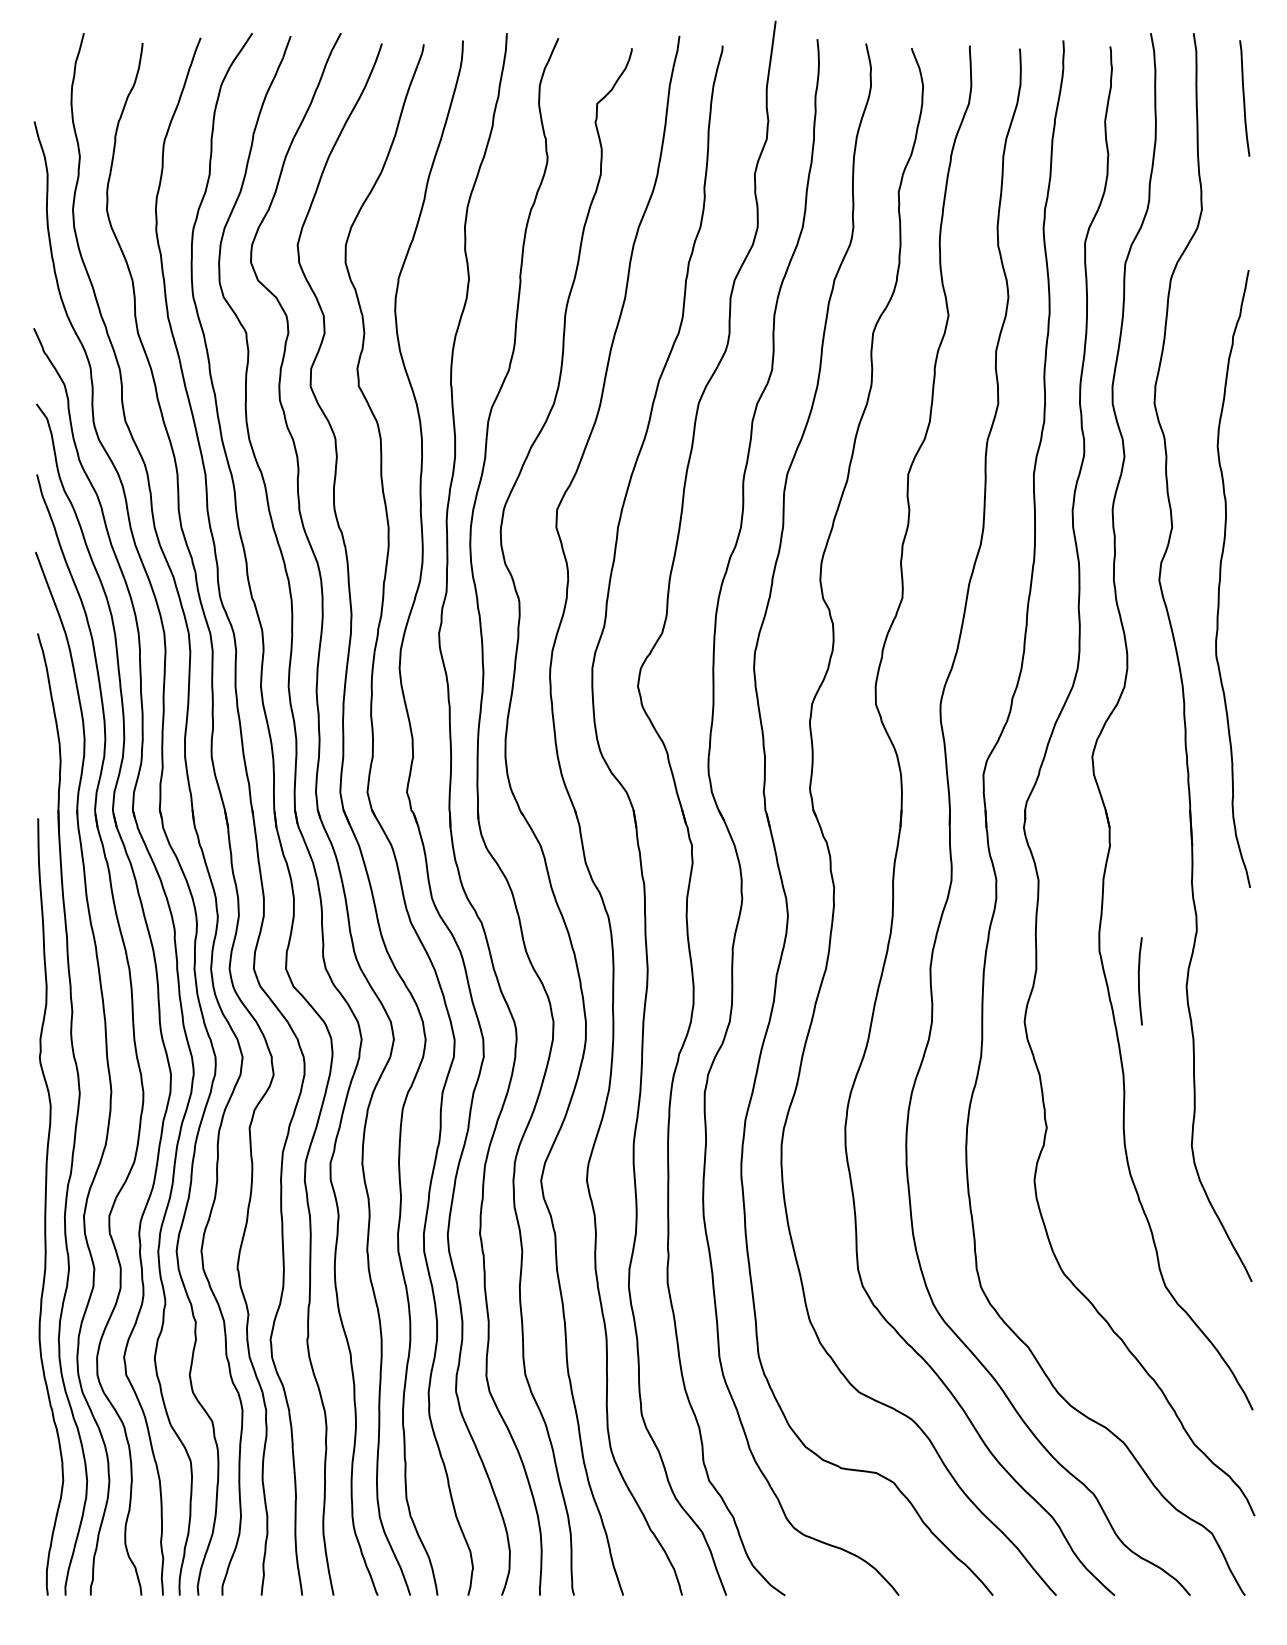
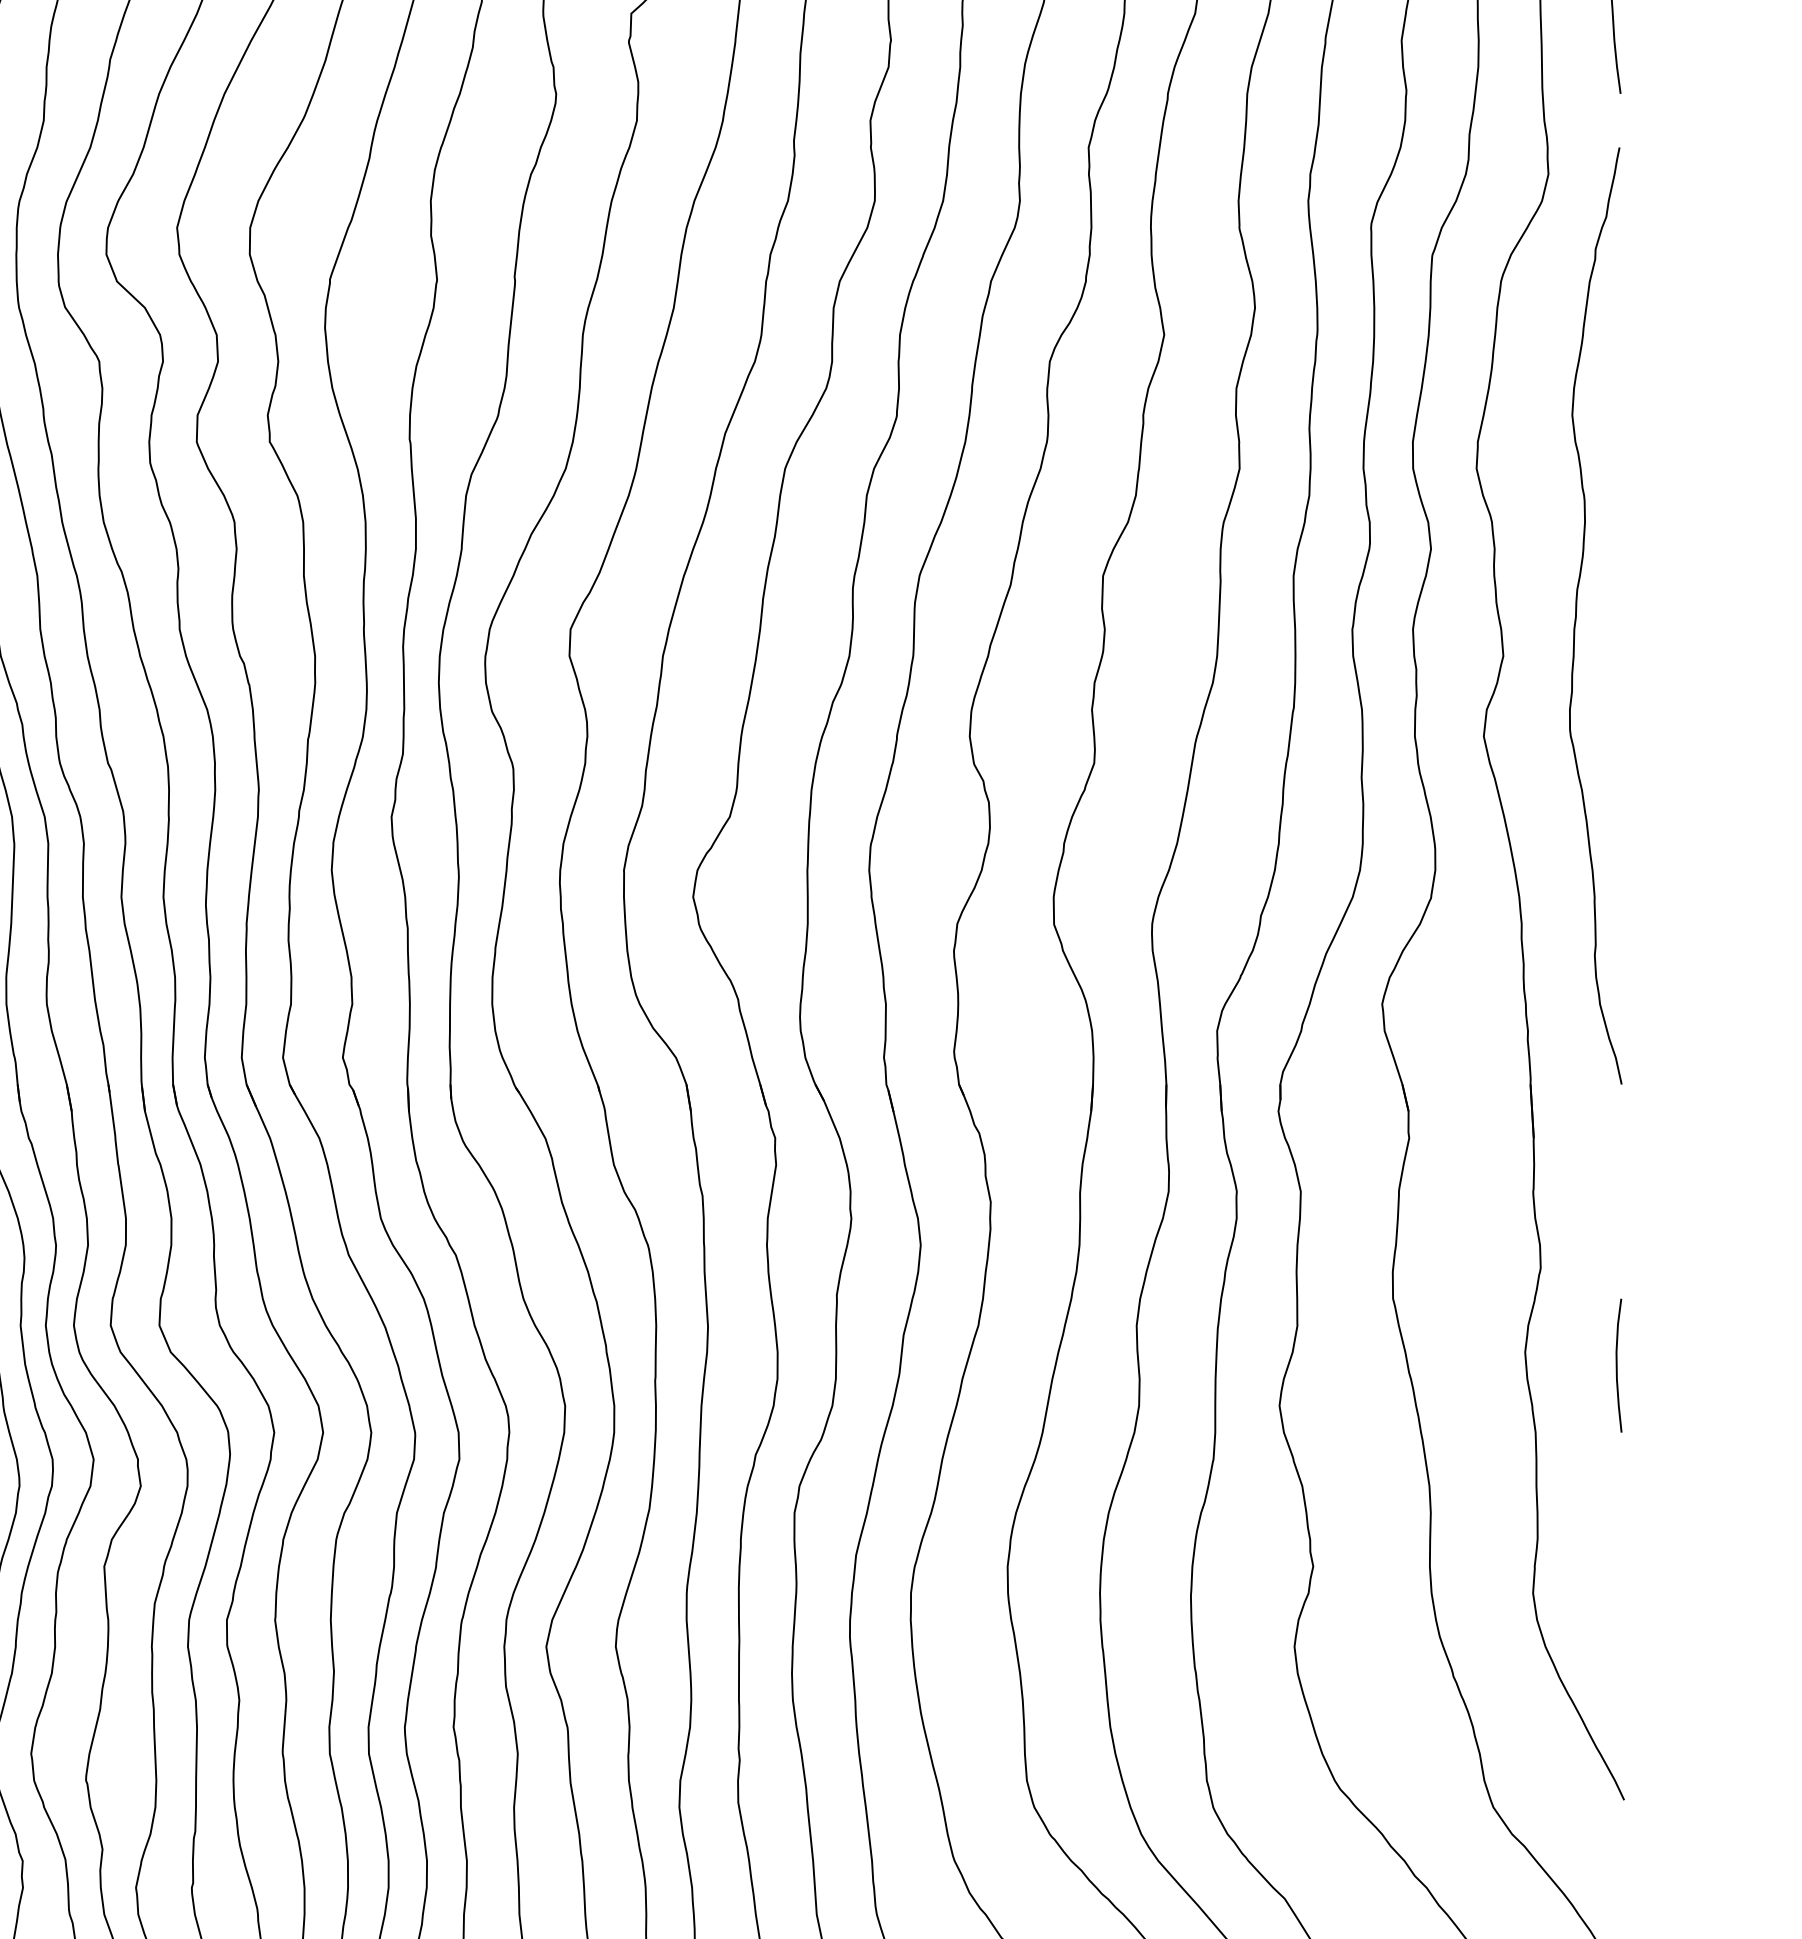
curve: (1221, 575) -> (1578, 610), moved
curve: (1139, 981) -> (1617, 1365), moved

